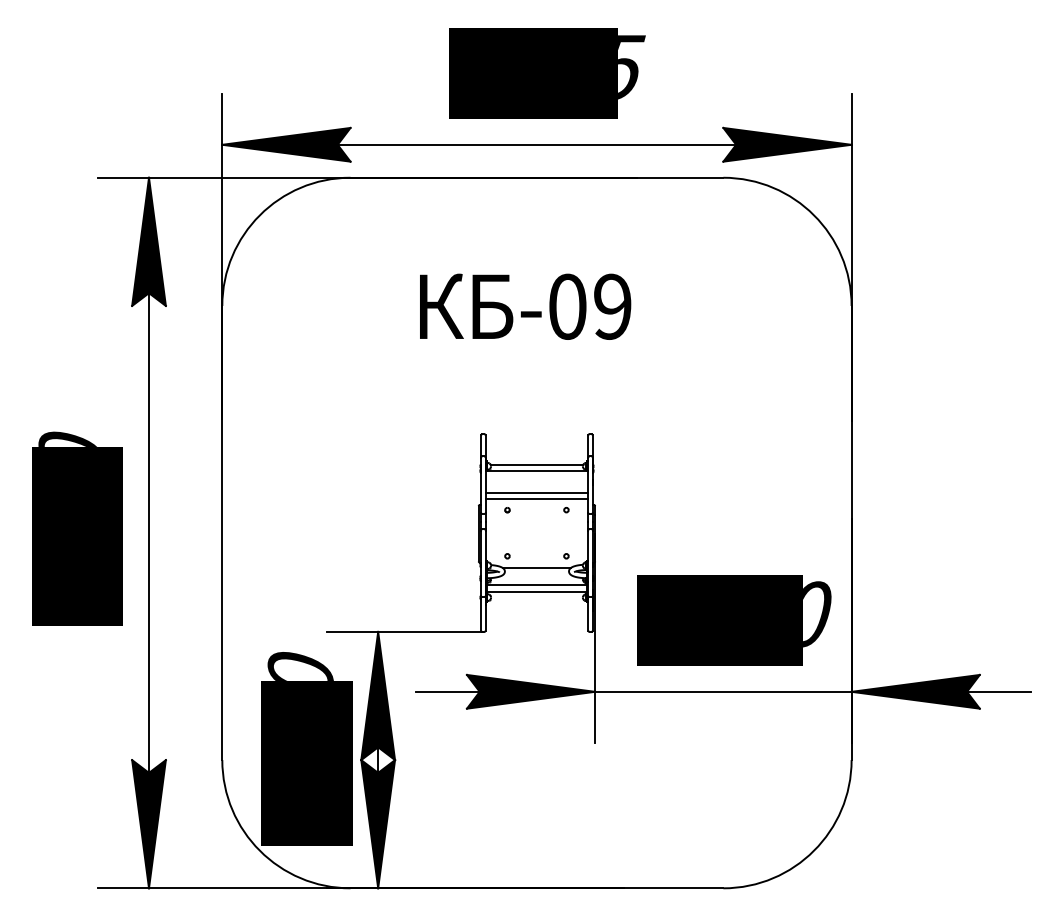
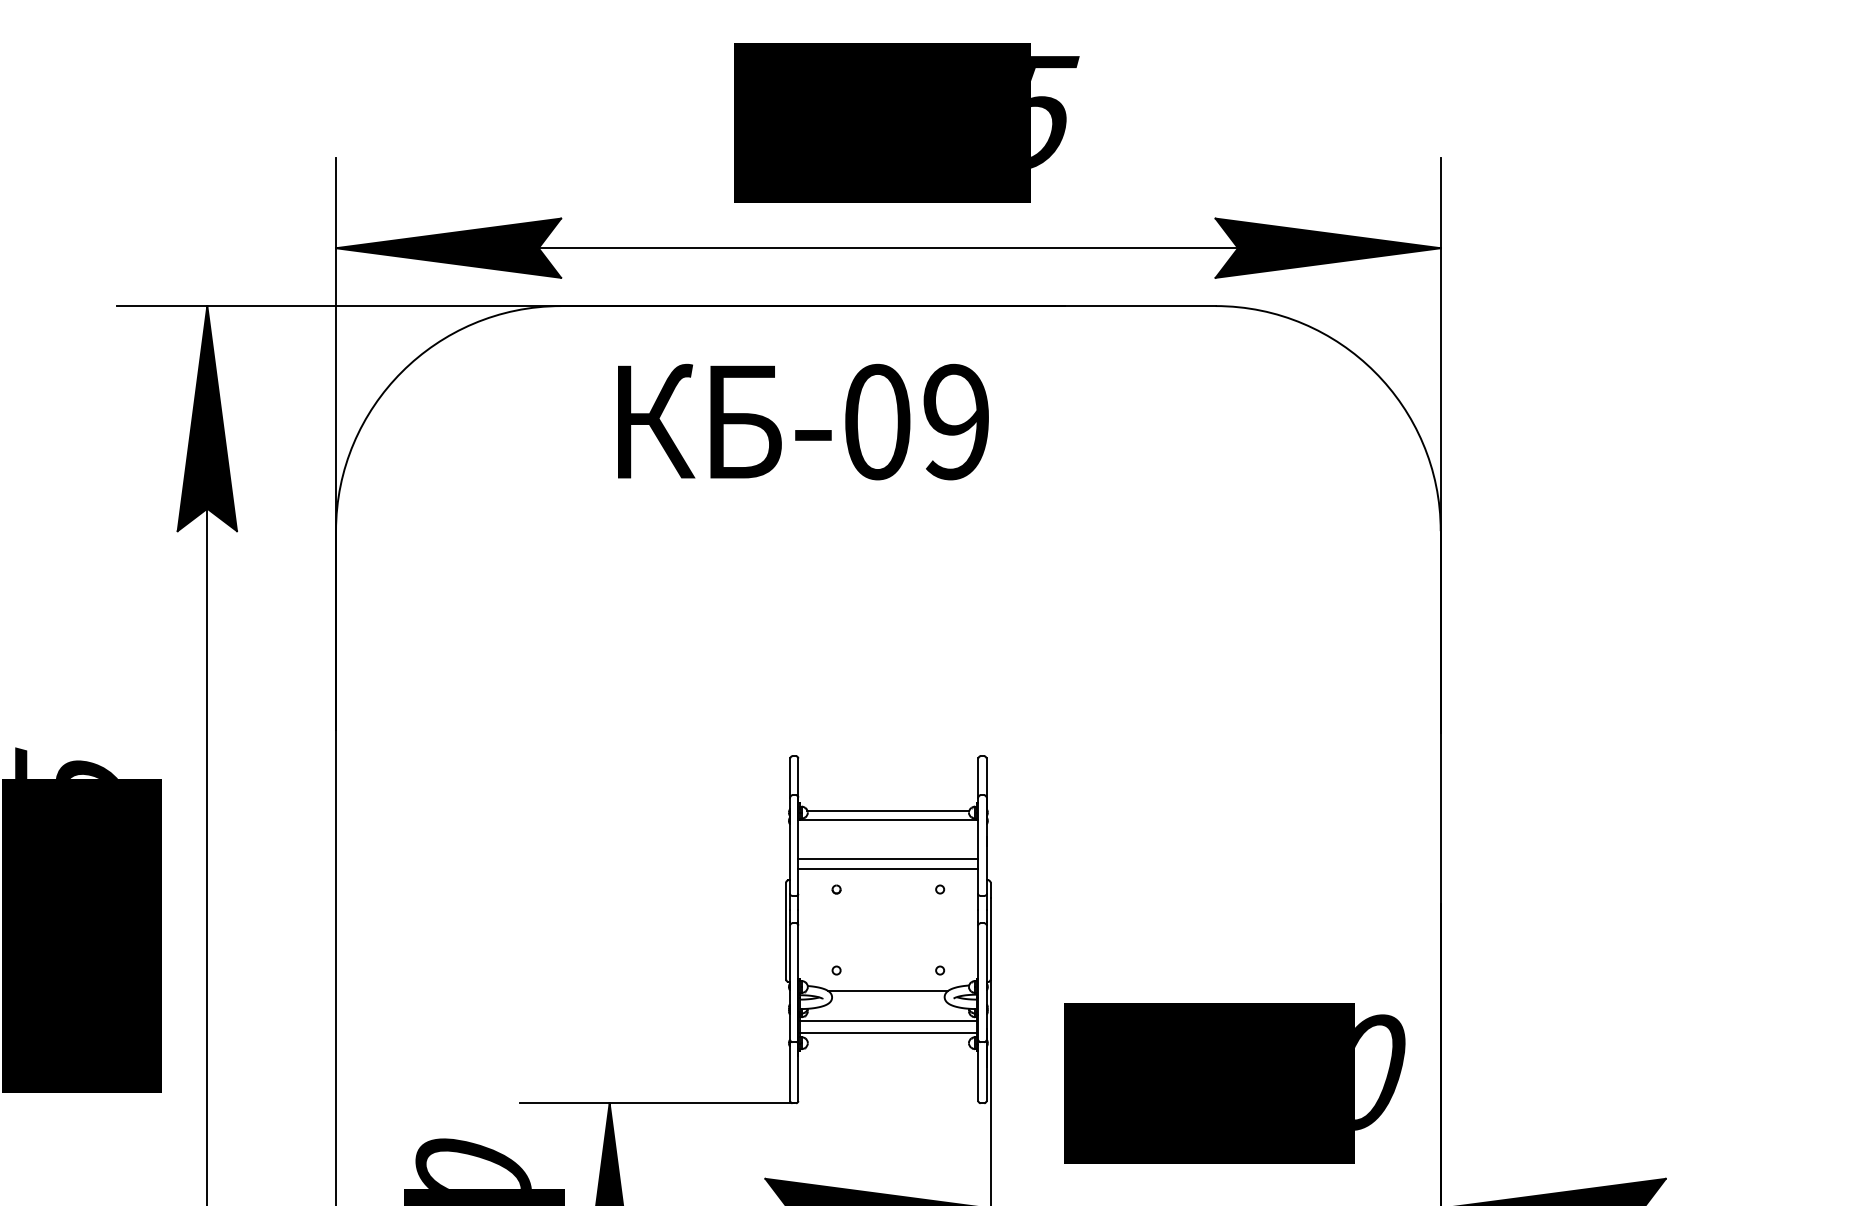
text: (525, 306) -> (803, 421), moved
text: (67, 437) -> (64, 762), 2770 -> 2965

